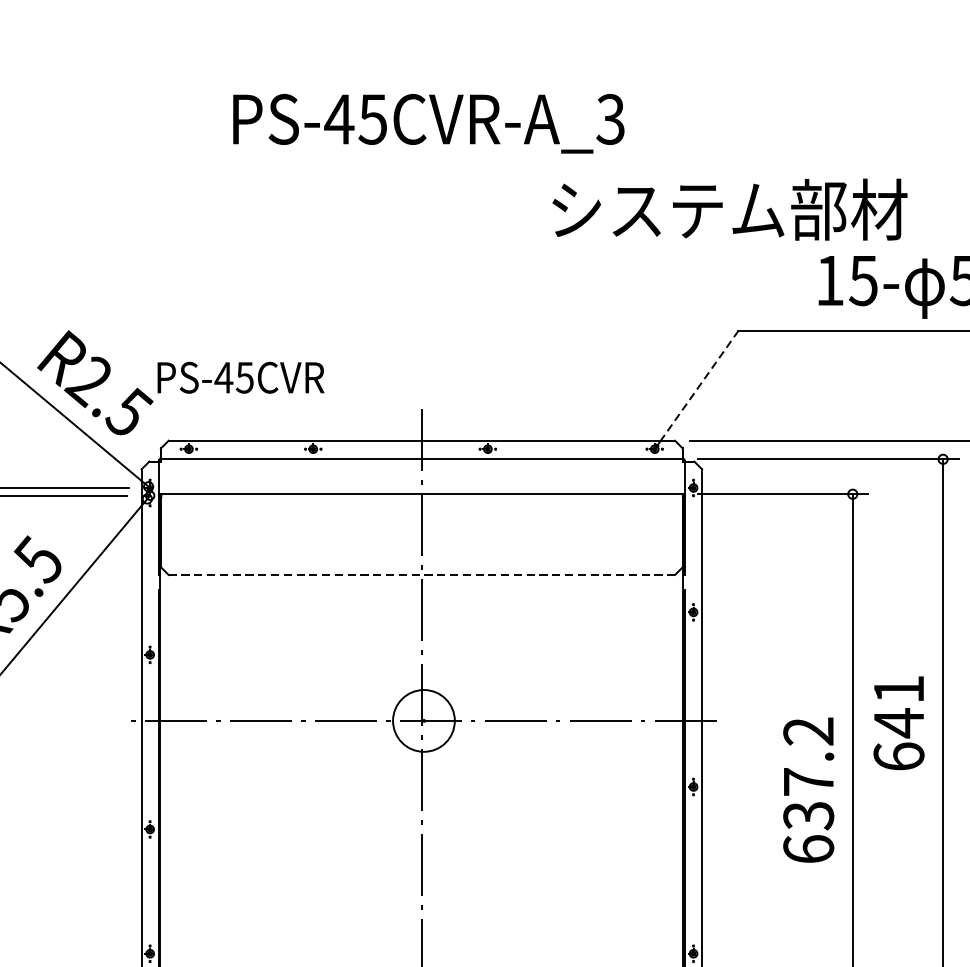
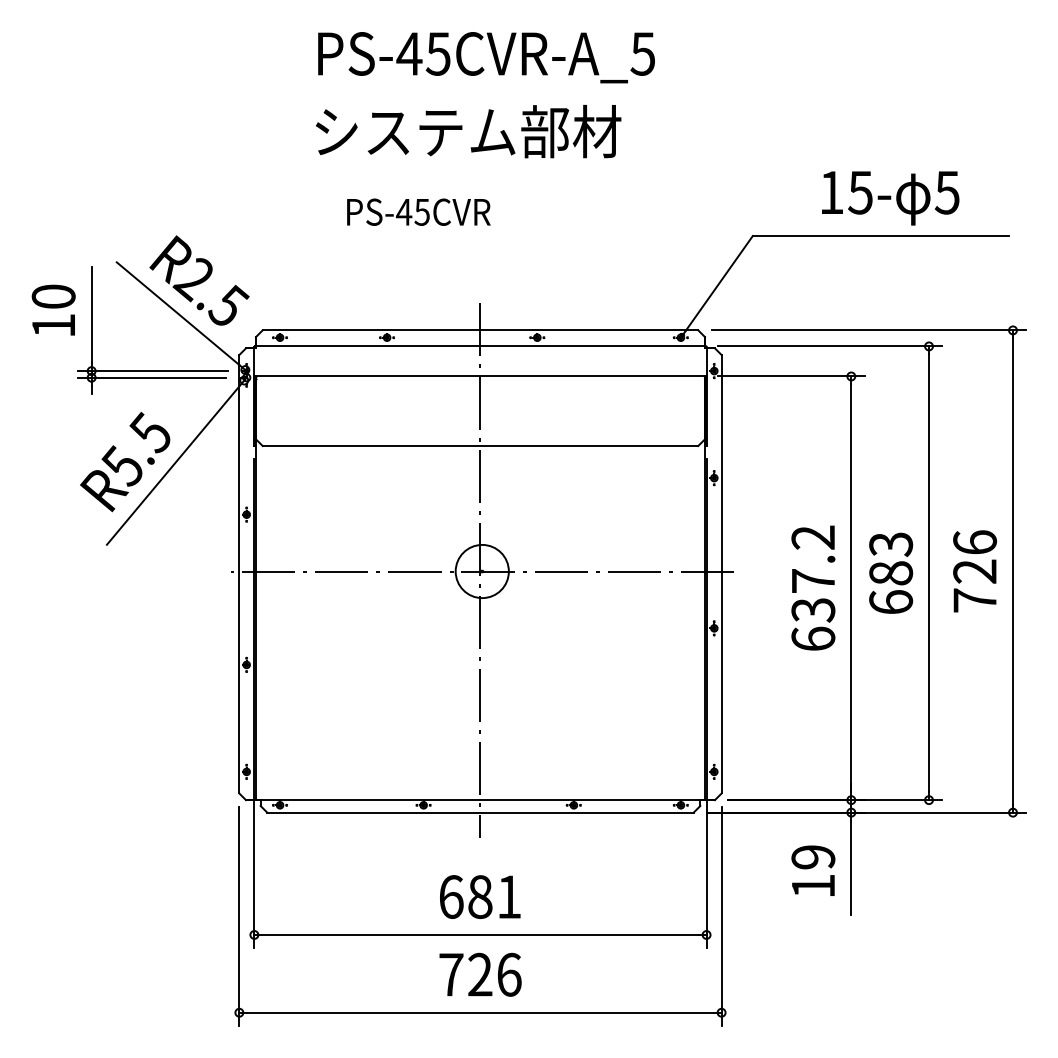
text: (610, 118) -> (642, 53), PS-45CVR-A_3 -> PS-45CVR-A_5
text: (729, 209) -> (468, 131), moved
text: (240, 376) -> (418, 211), moved
line: (699, 386) -> (719, 283), dashed -> solid
line: (421, 574) -> (480, 445), dashed -> solid
text: (899, 706) -> (891, 559), 641 -> 683
text: (808, 789) -> (813, 587), moved

